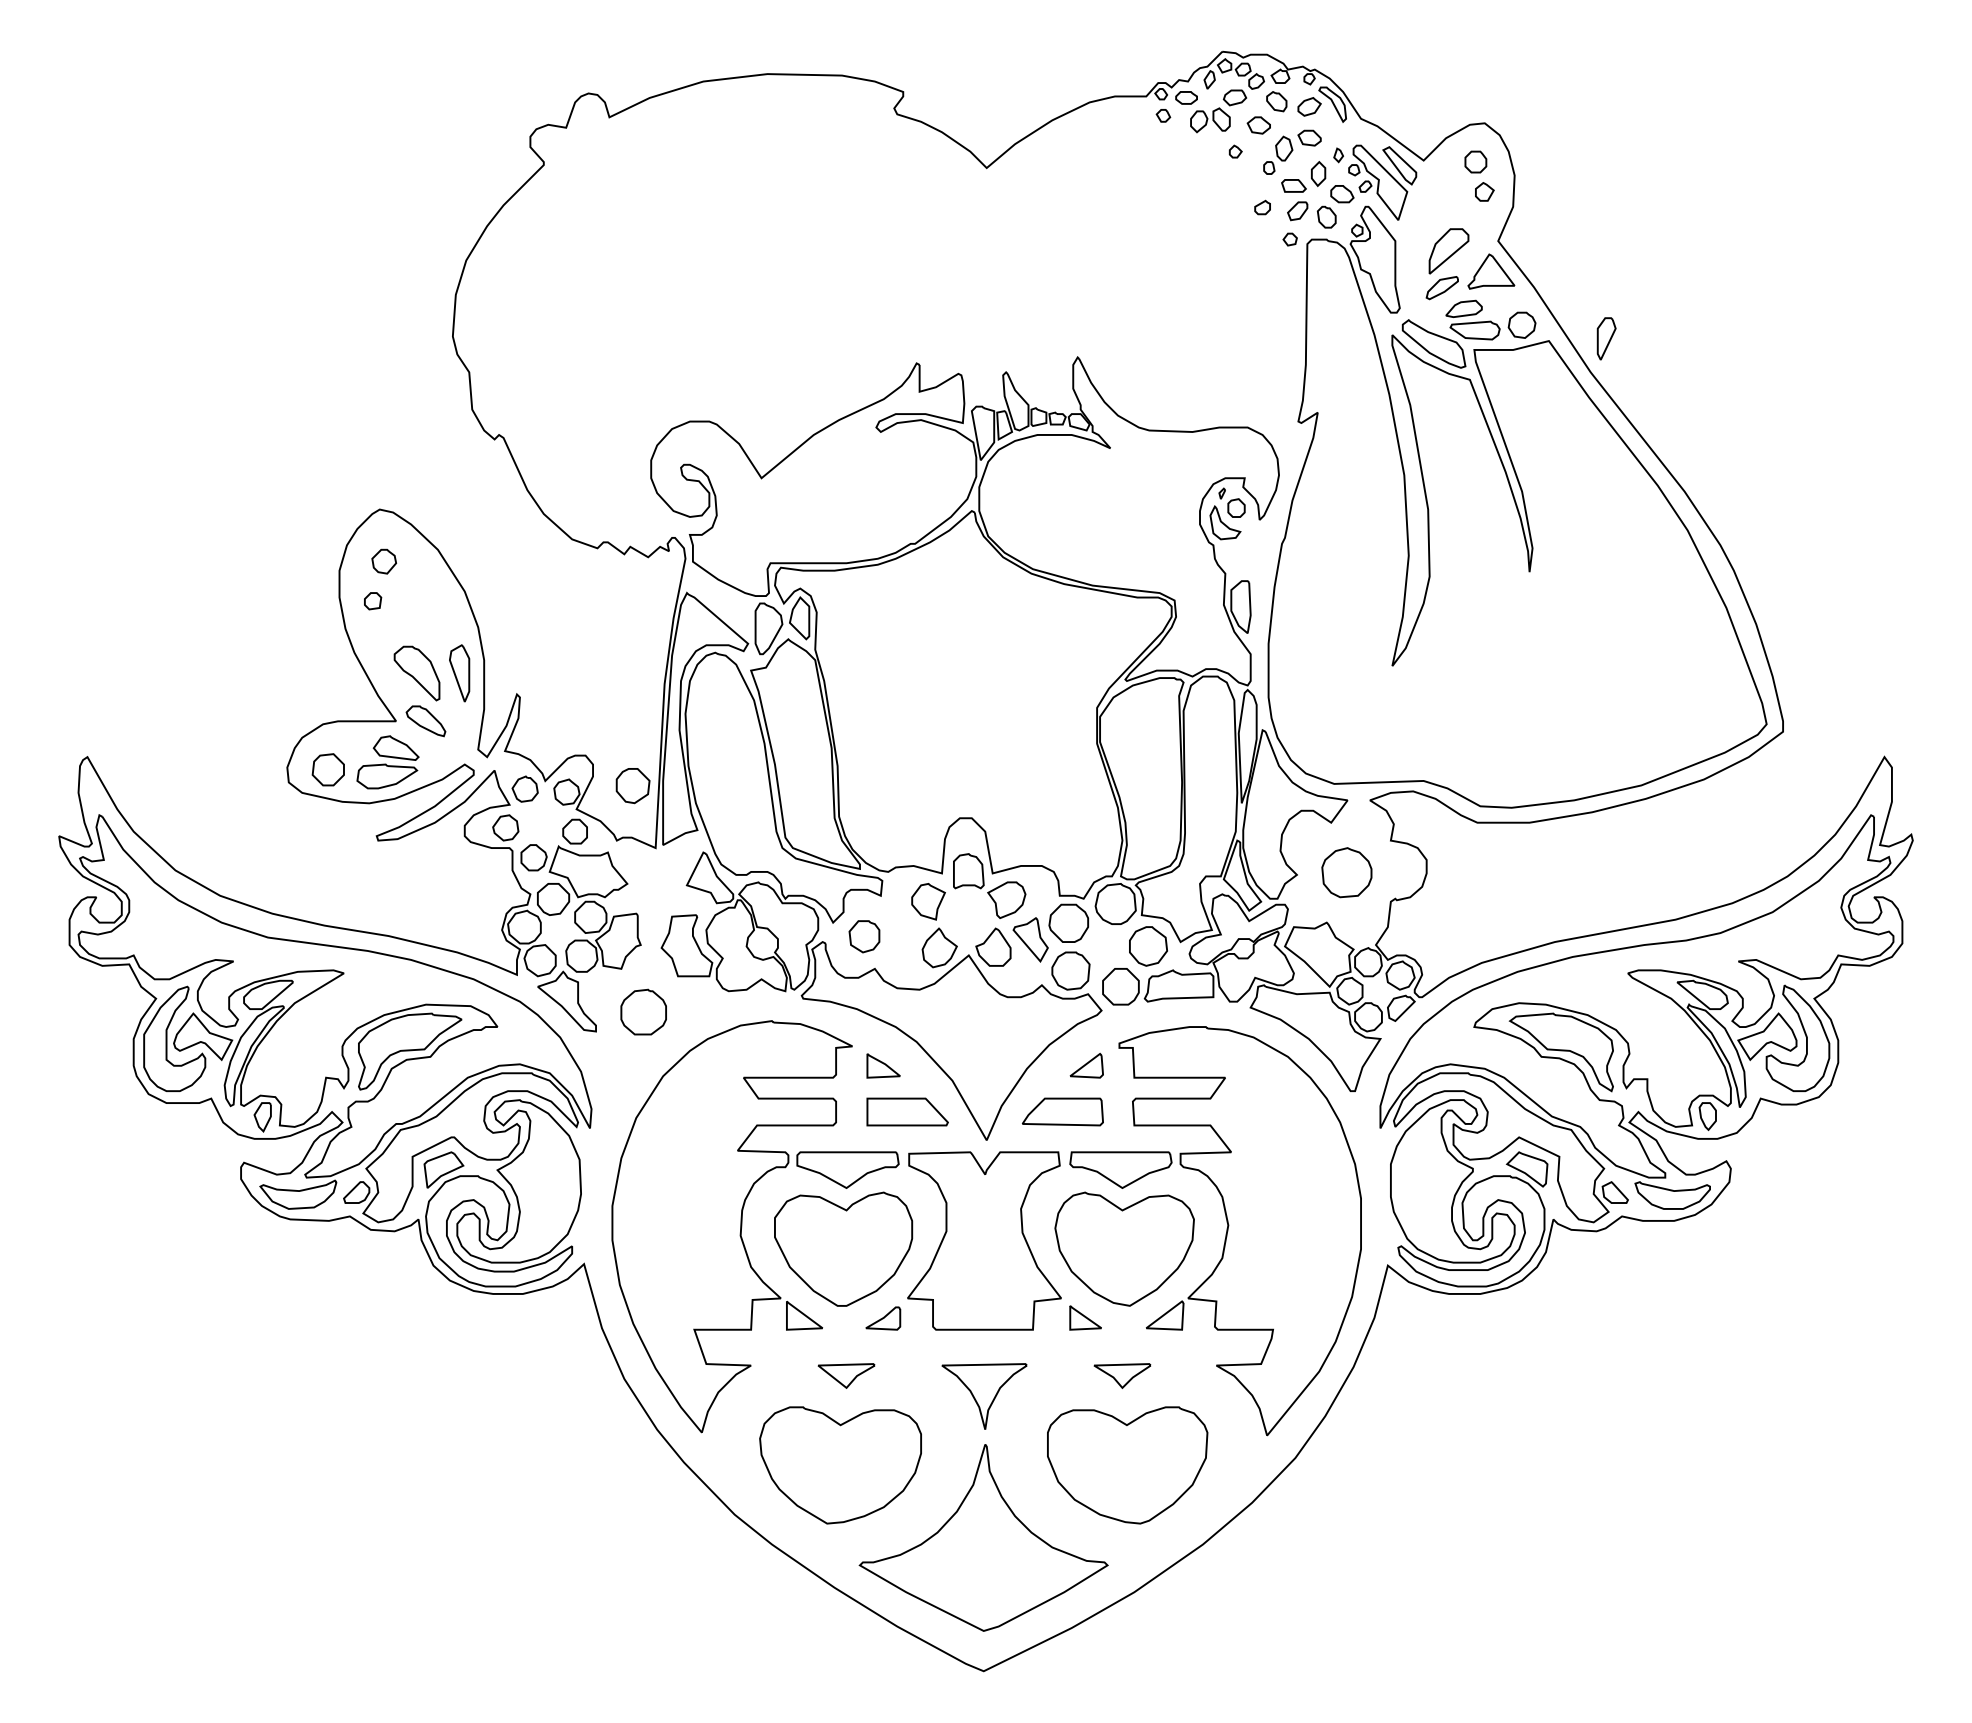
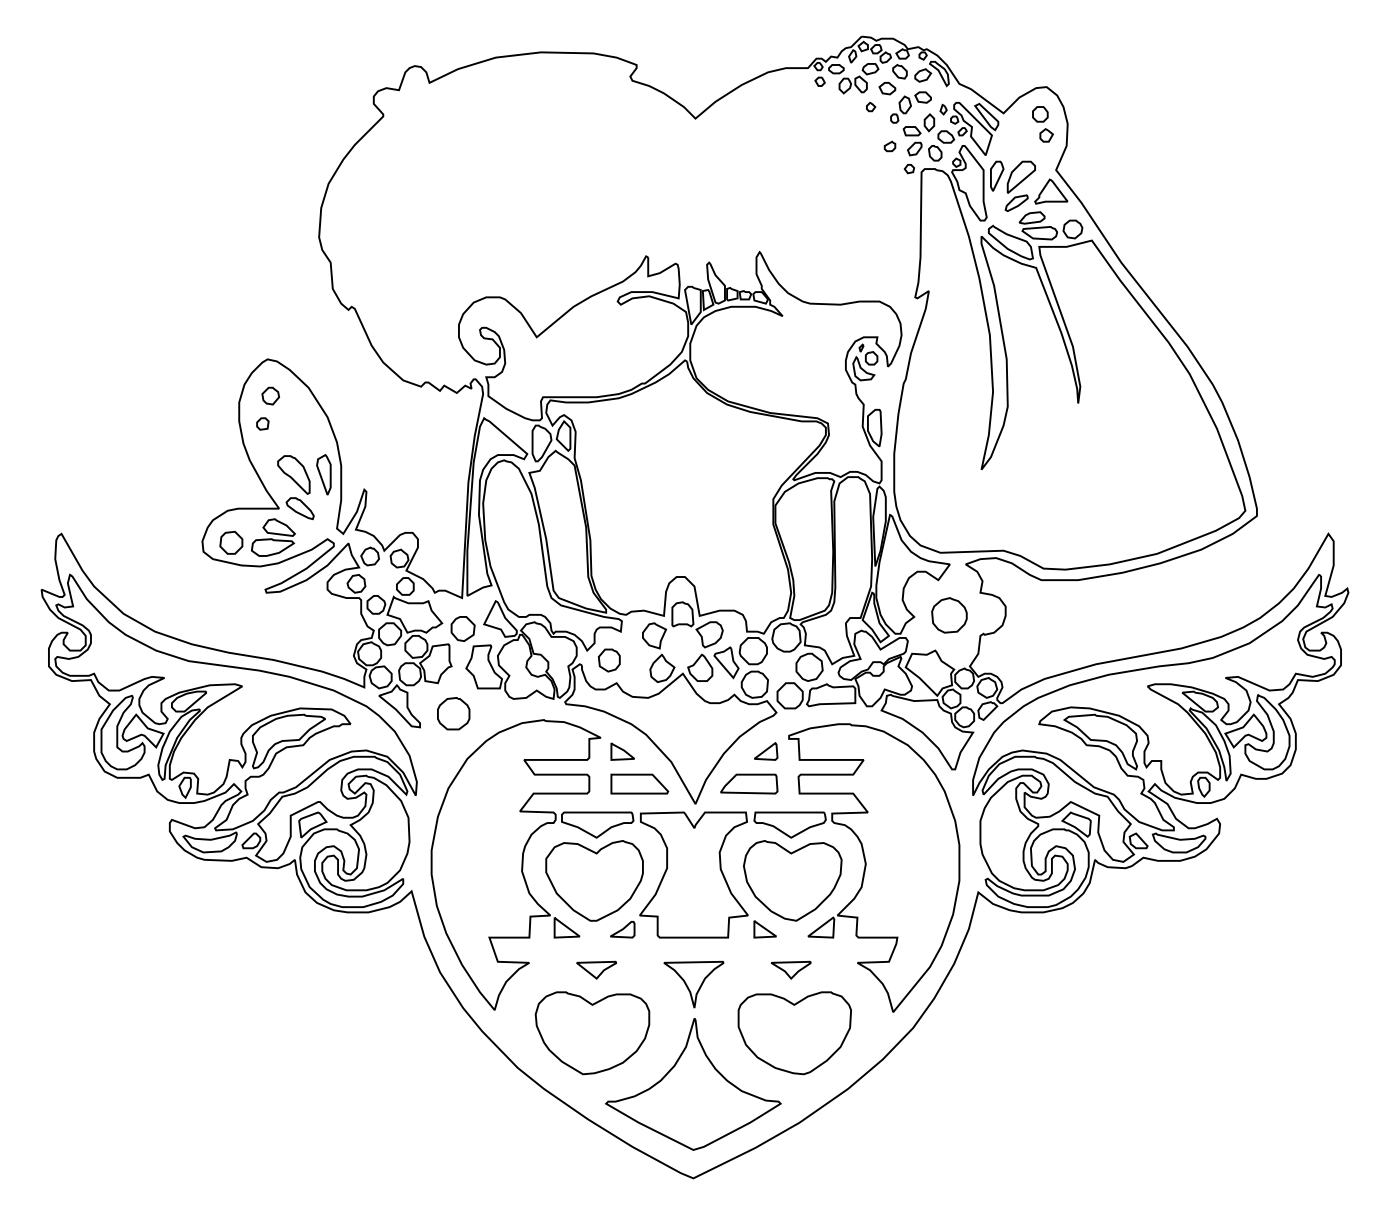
part: (1606, 338) -> (997, 176), moved
part: (632, 786) -> (462, 629), moved

